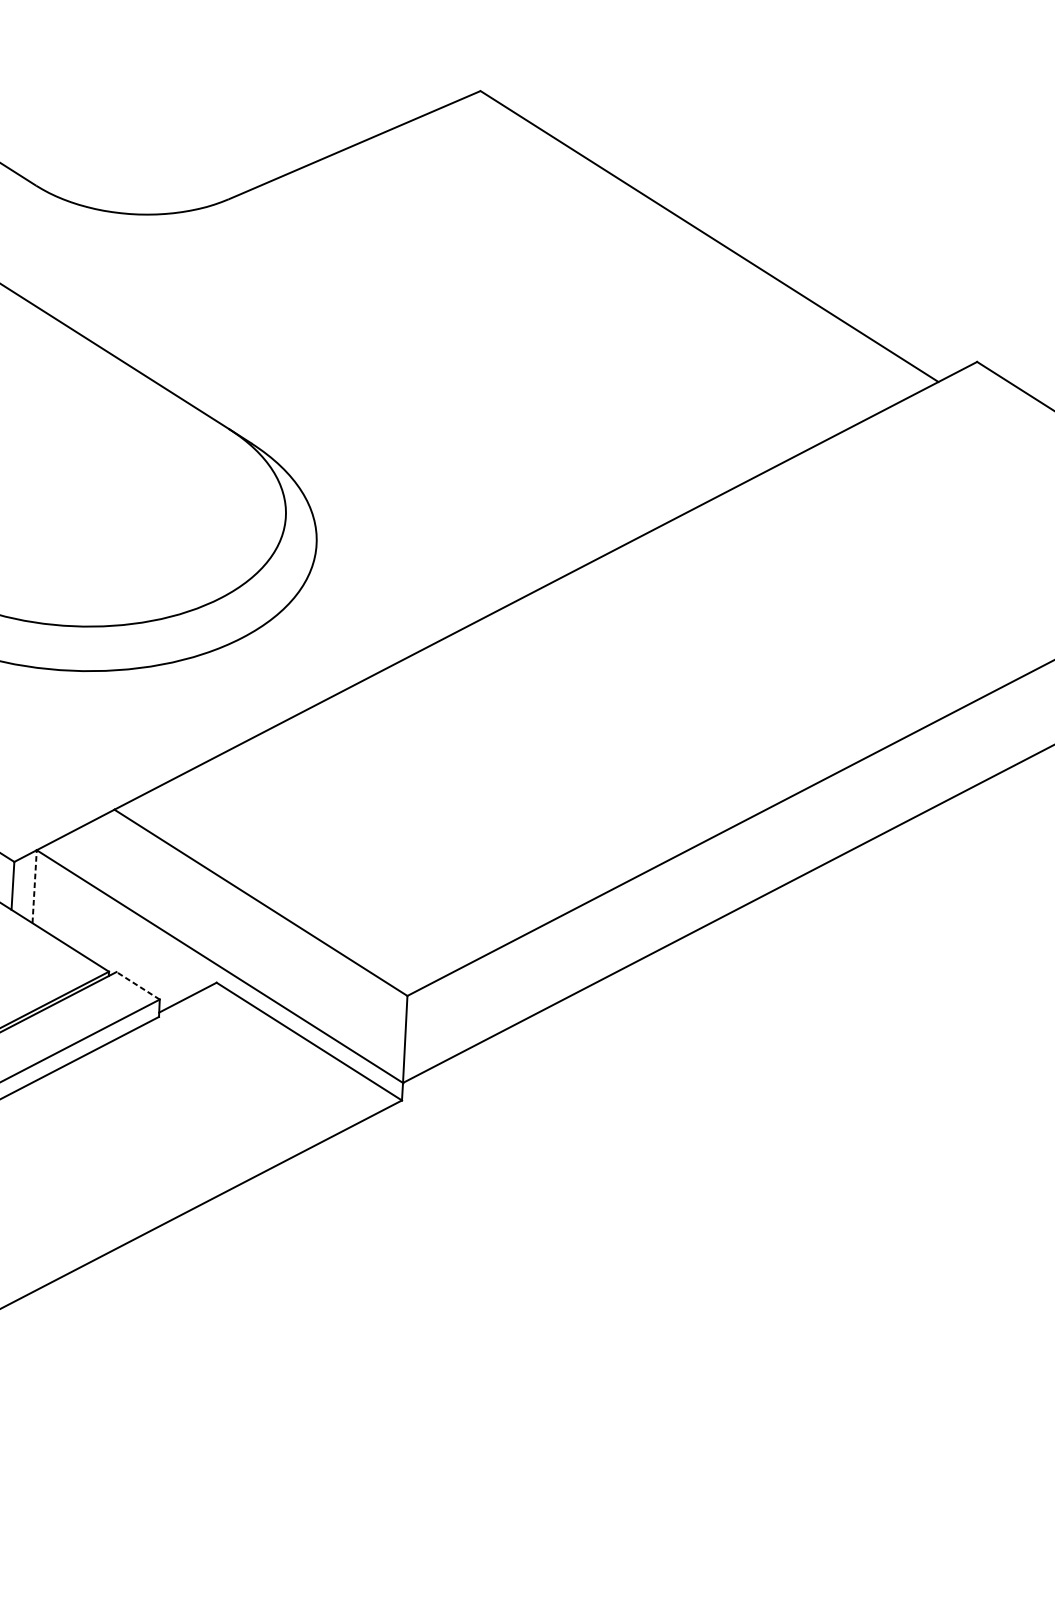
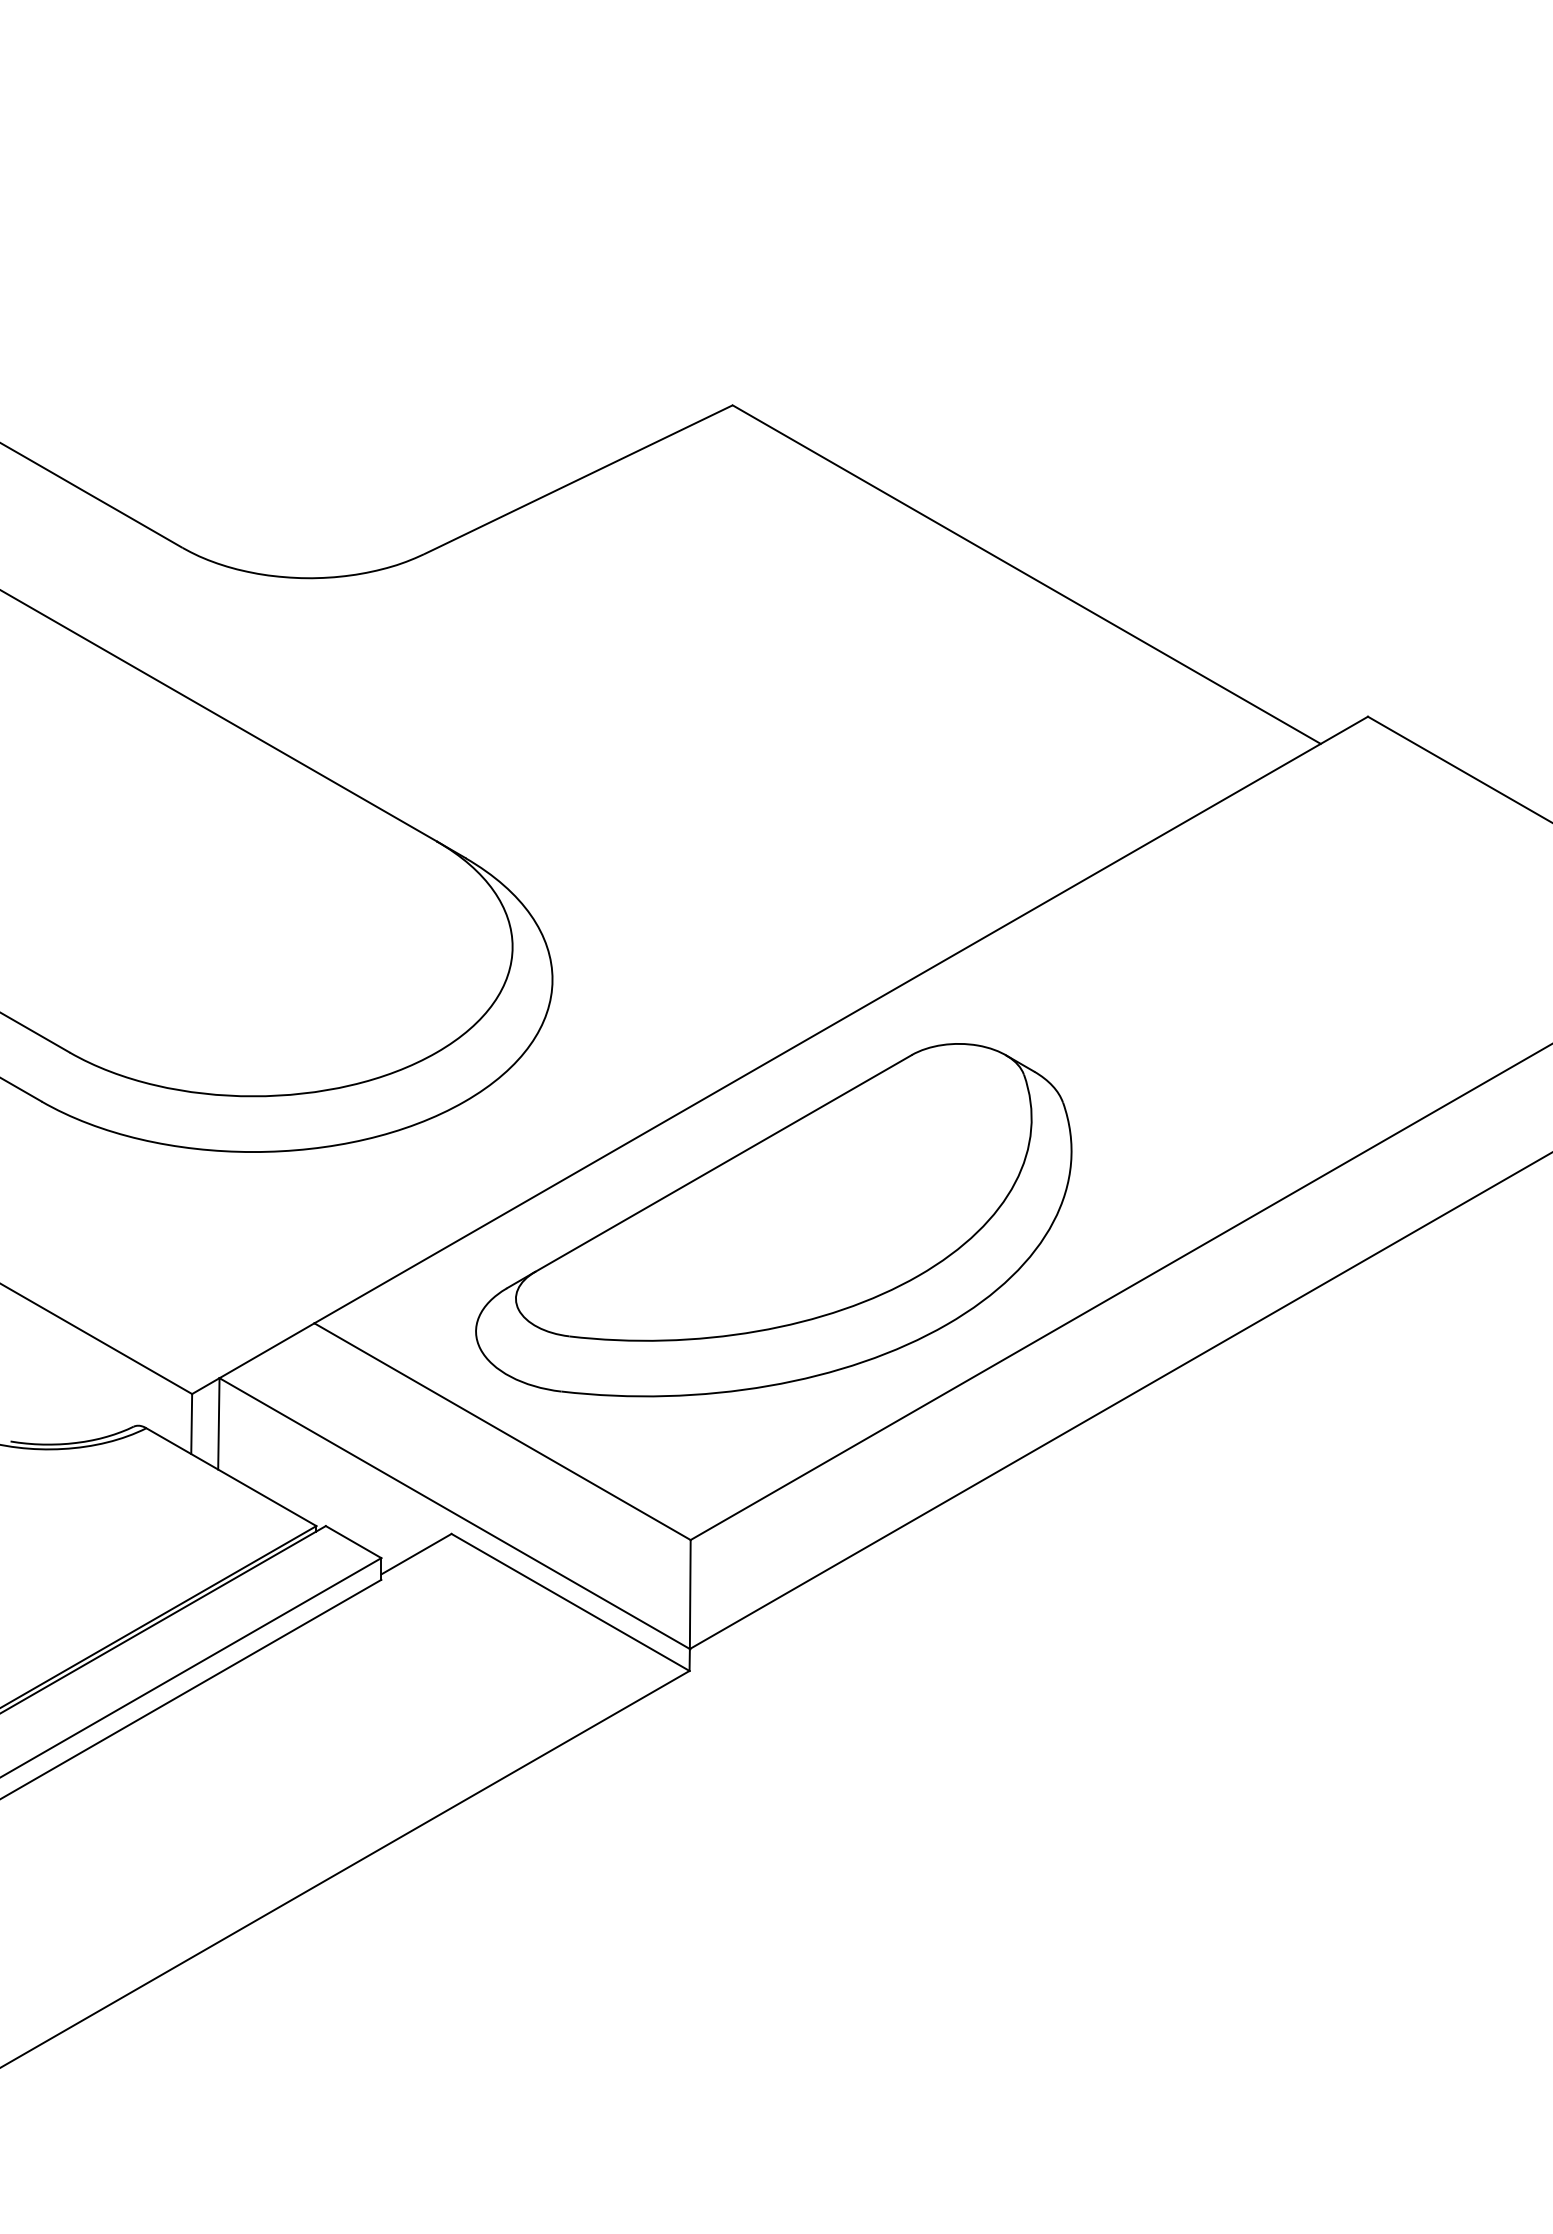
part: (484, 743) -> (773, 1220), added
line: (34, 886) -> (218, 1423), dashed -> solid
line: (138, 985) -> (353, 1541), dashed -> solid

